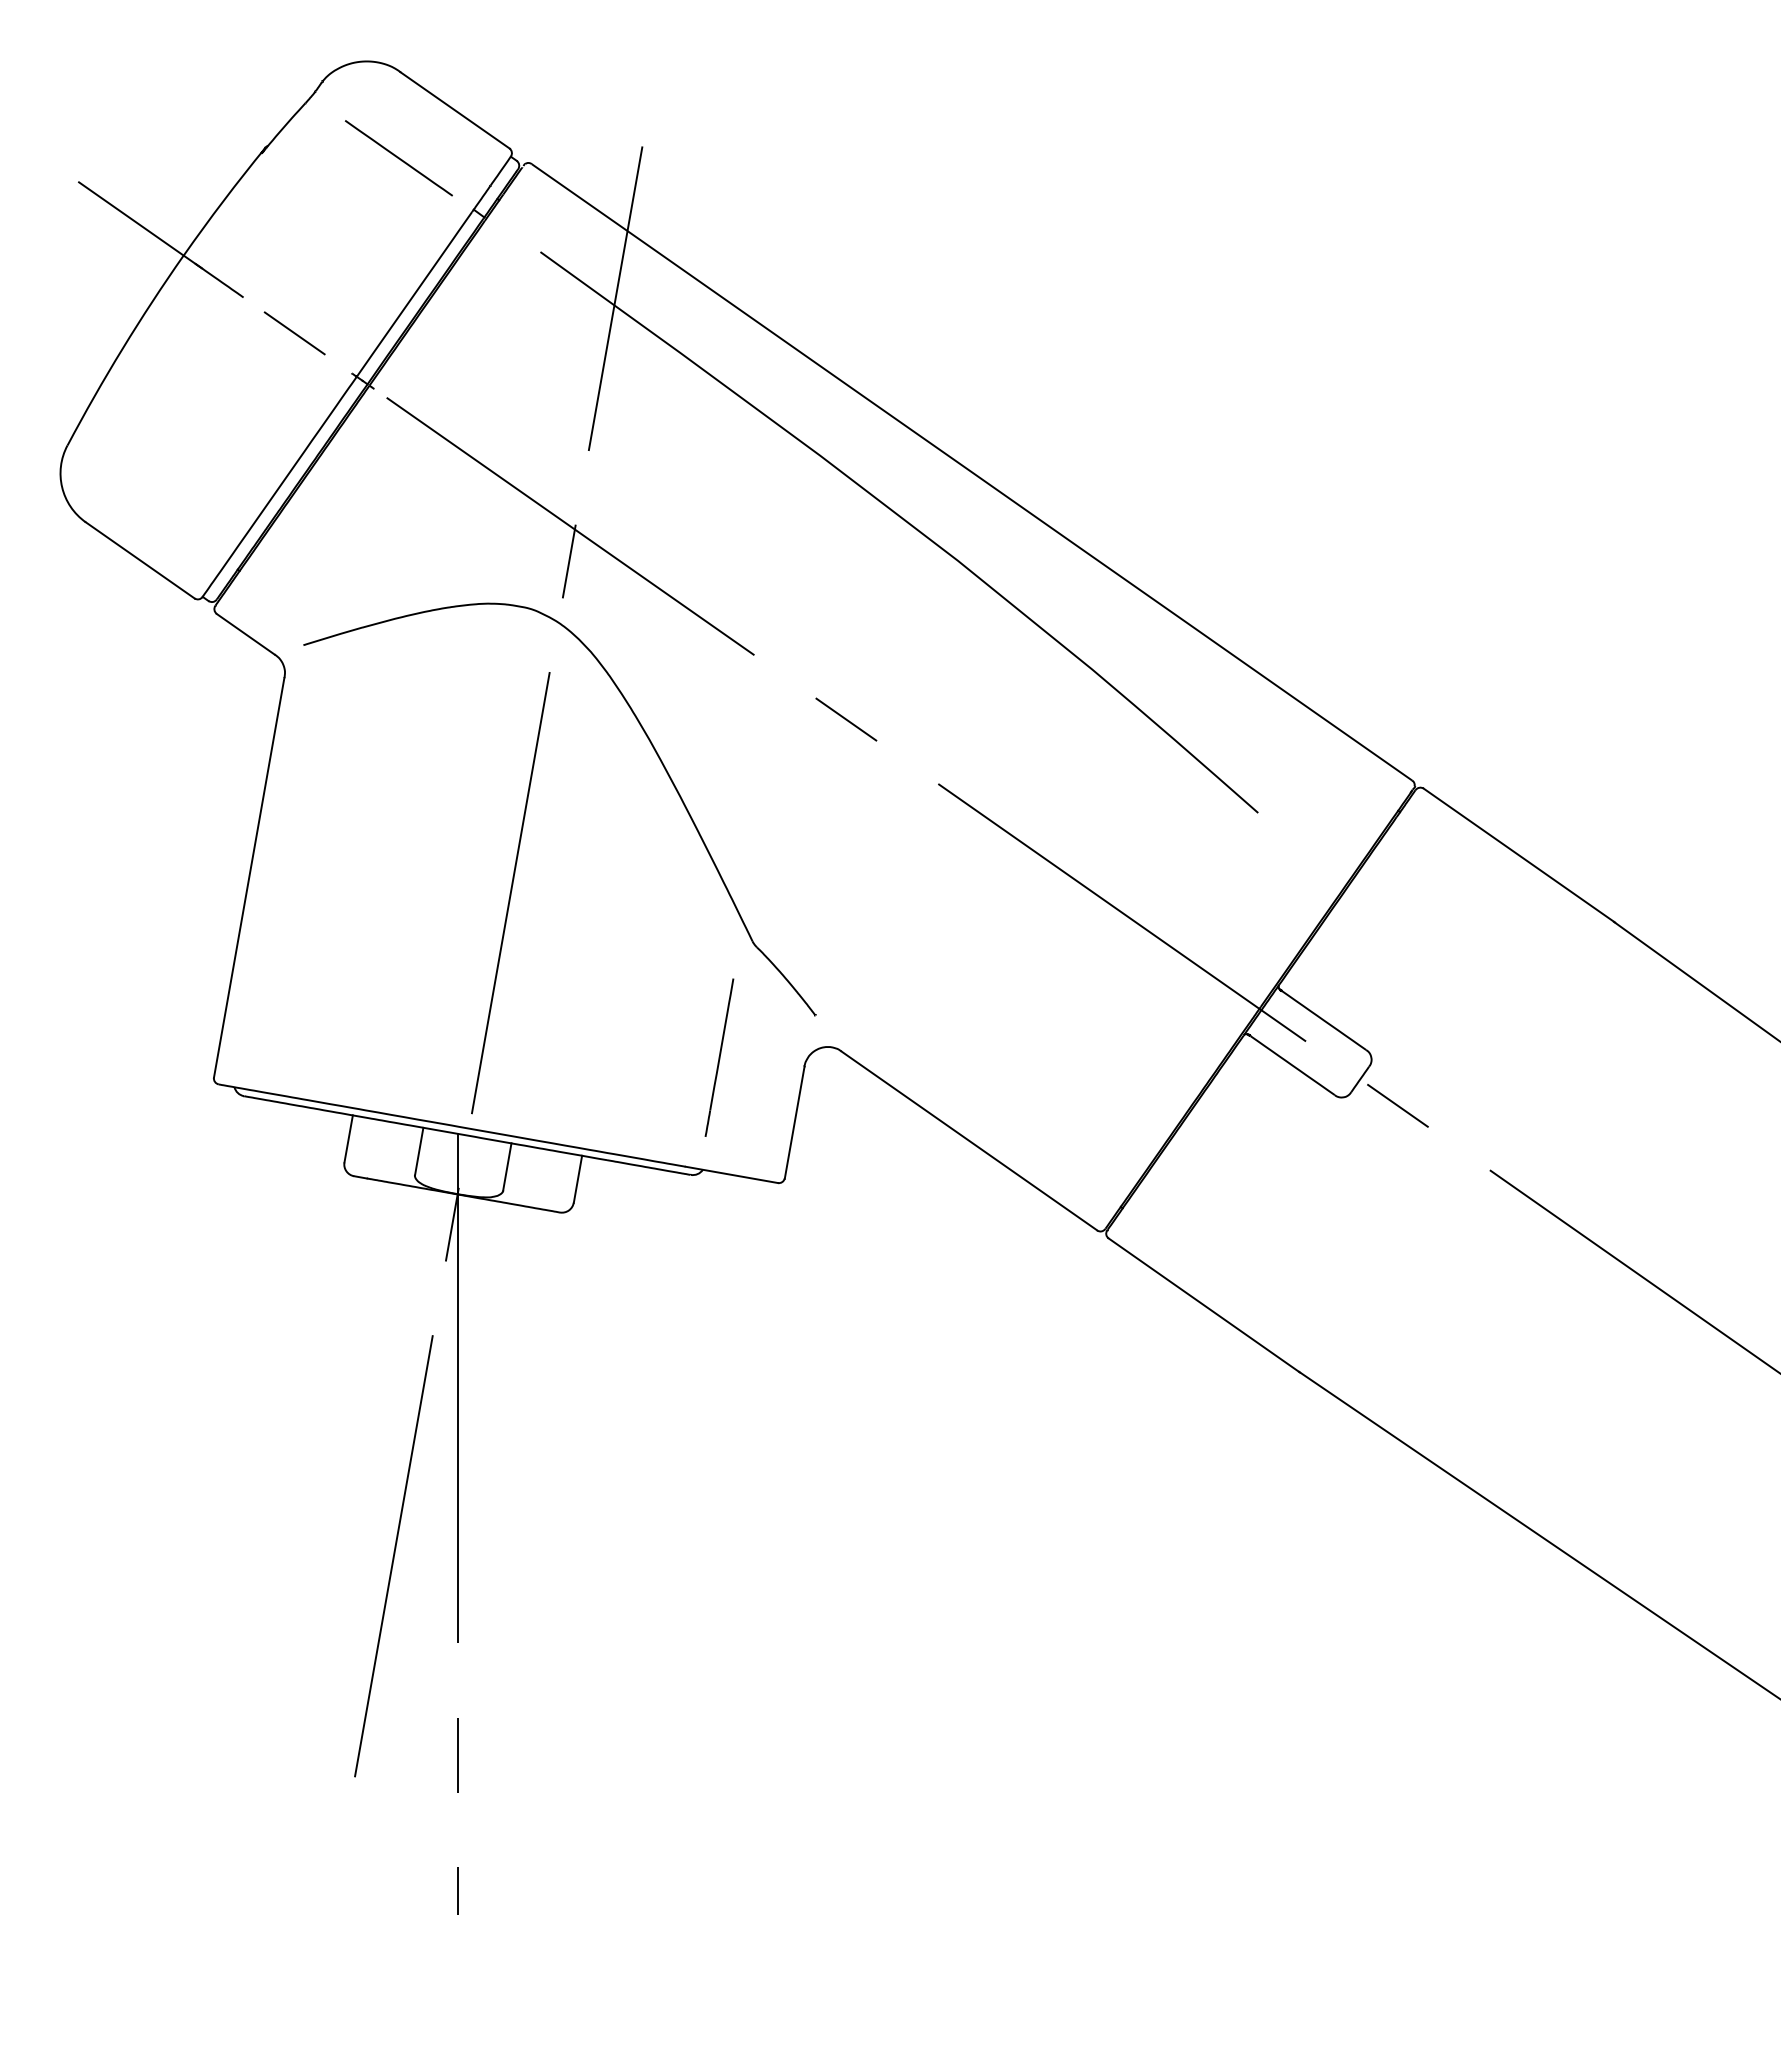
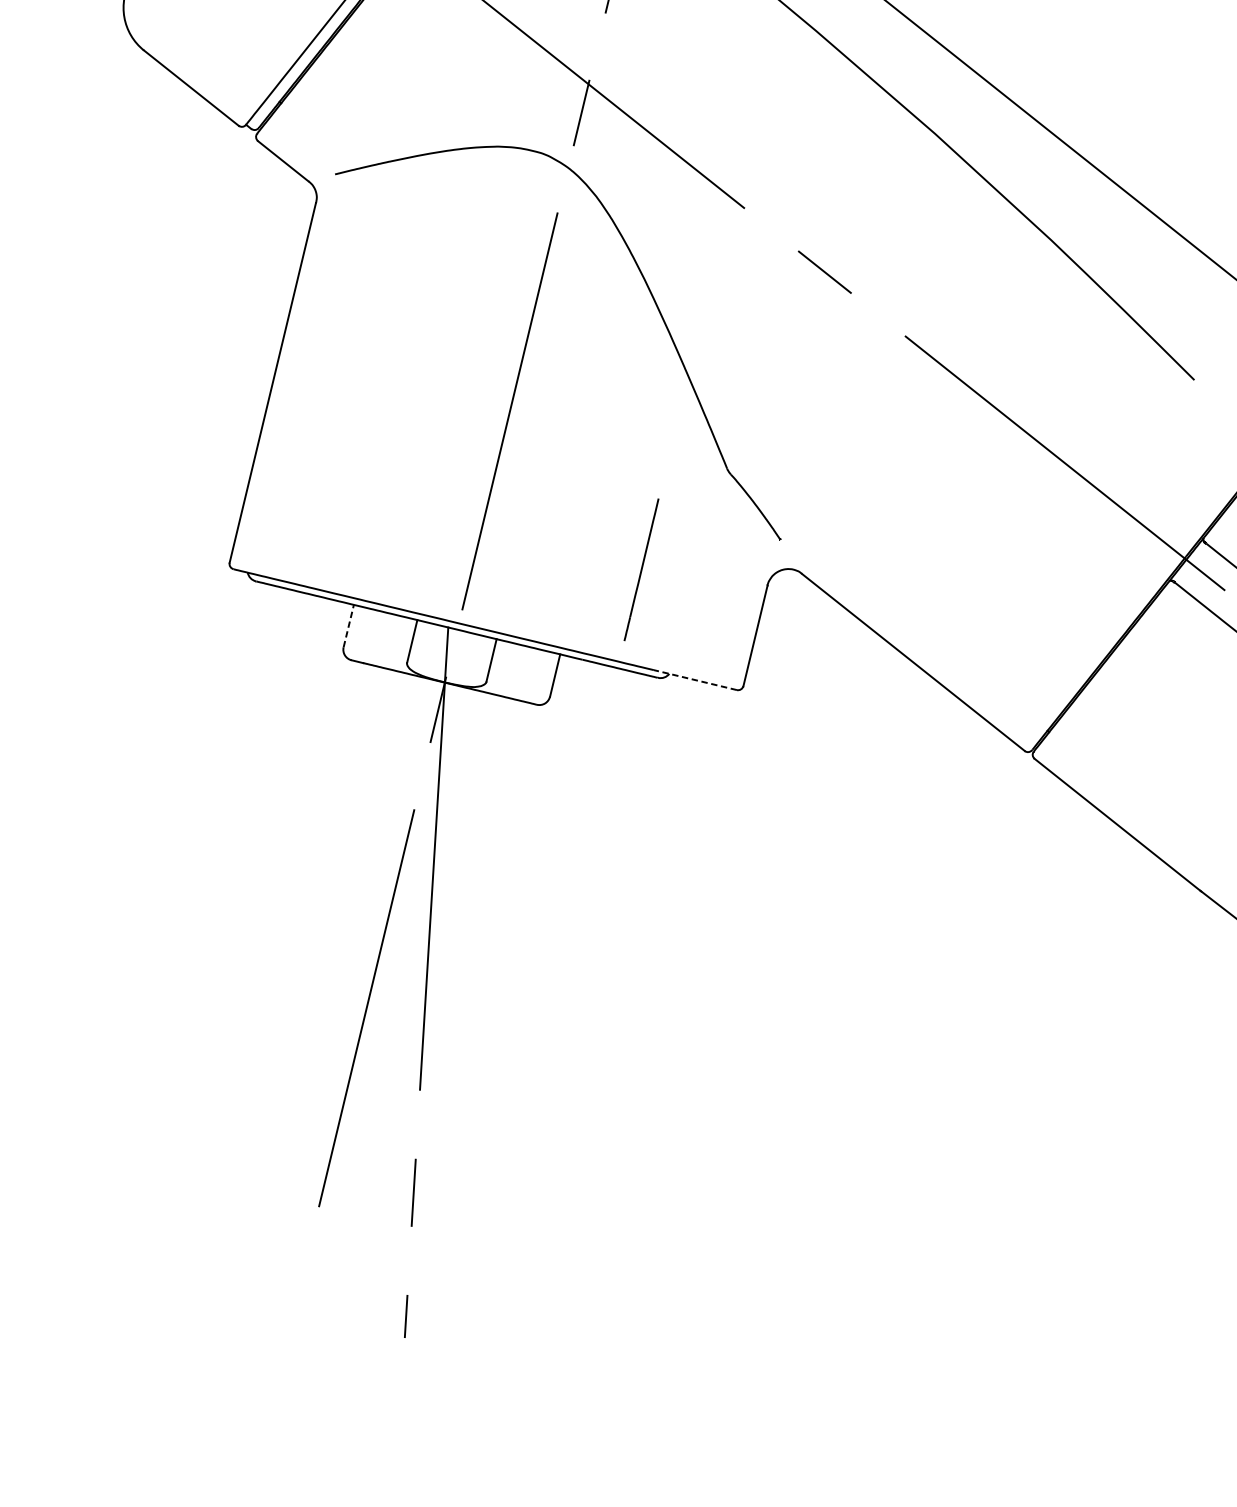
line: (719, 1057) -> (641, 569), moved
line: (348, 1138) -> (348, 625), solid -> dashed
line: (731, 1174) -> (695, 679), solid -> dashed

